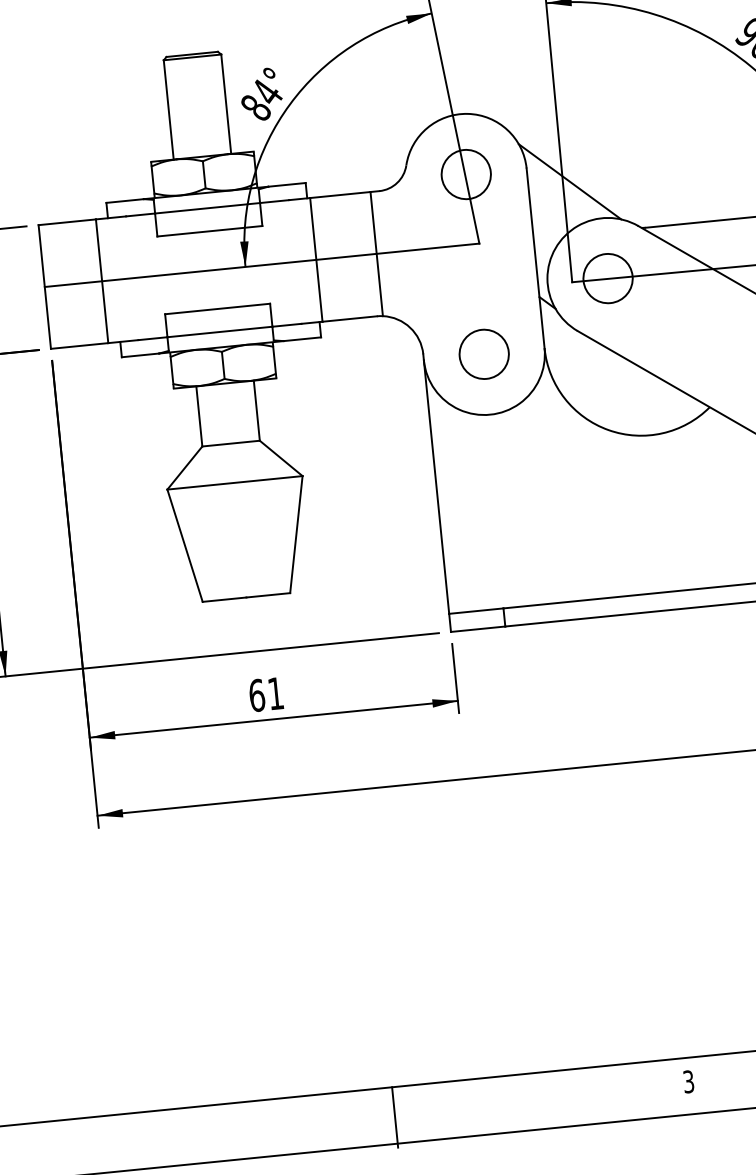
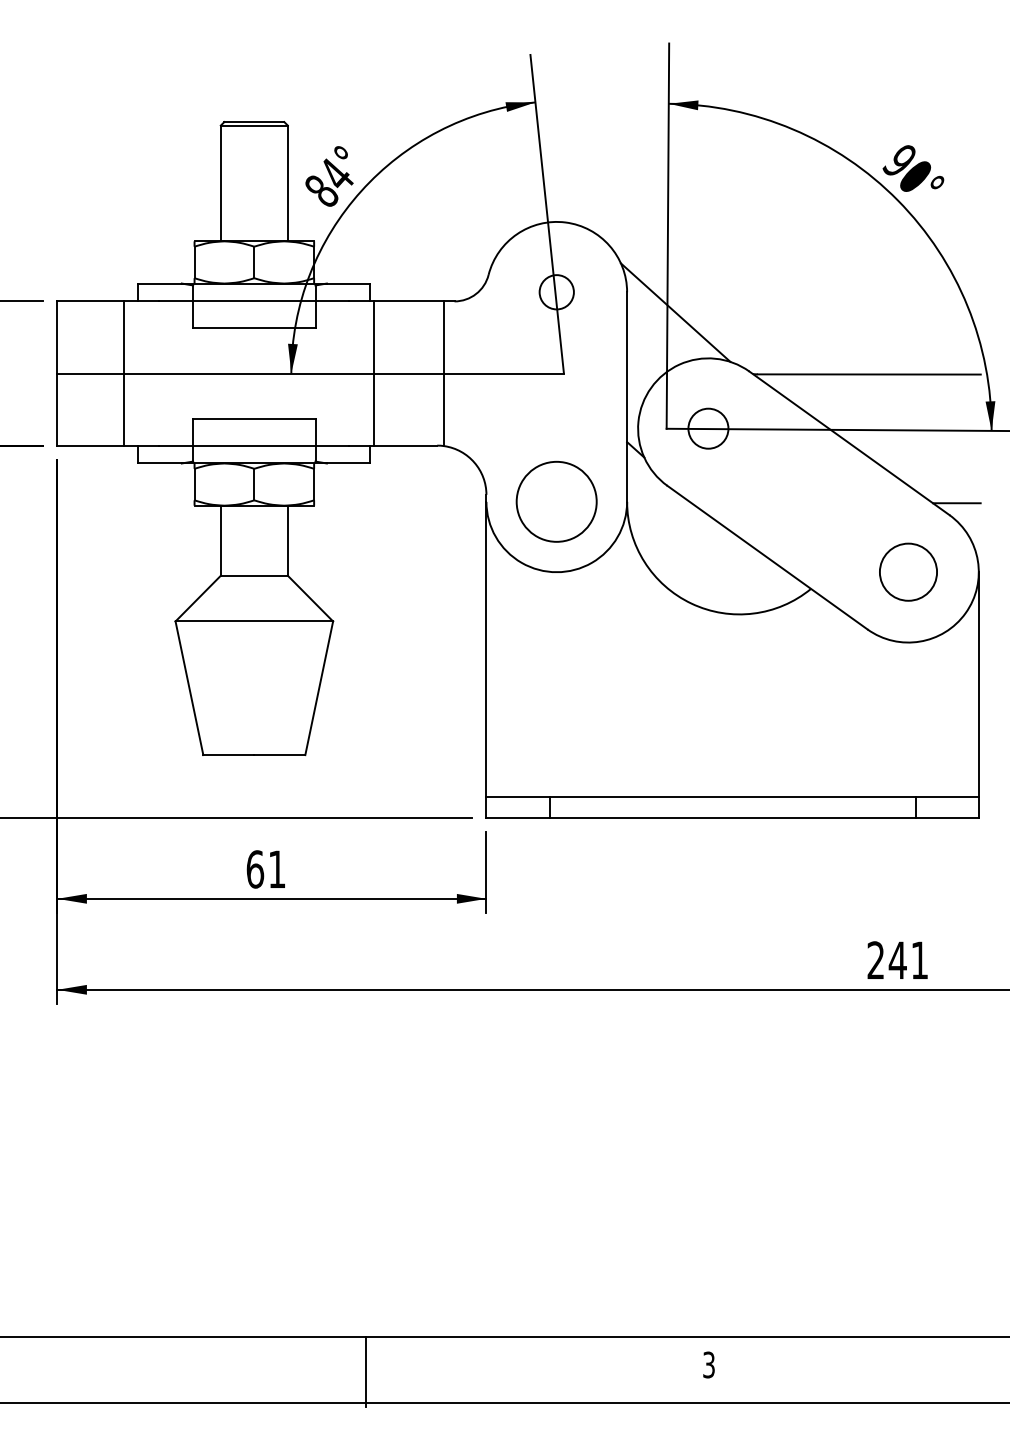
circle: (465, 173) -> (556, 291), size x0.6
circle: (608, 278) -> (708, 428), size x0.7
circle: (483, 354) -> (556, 501), size x1.4

